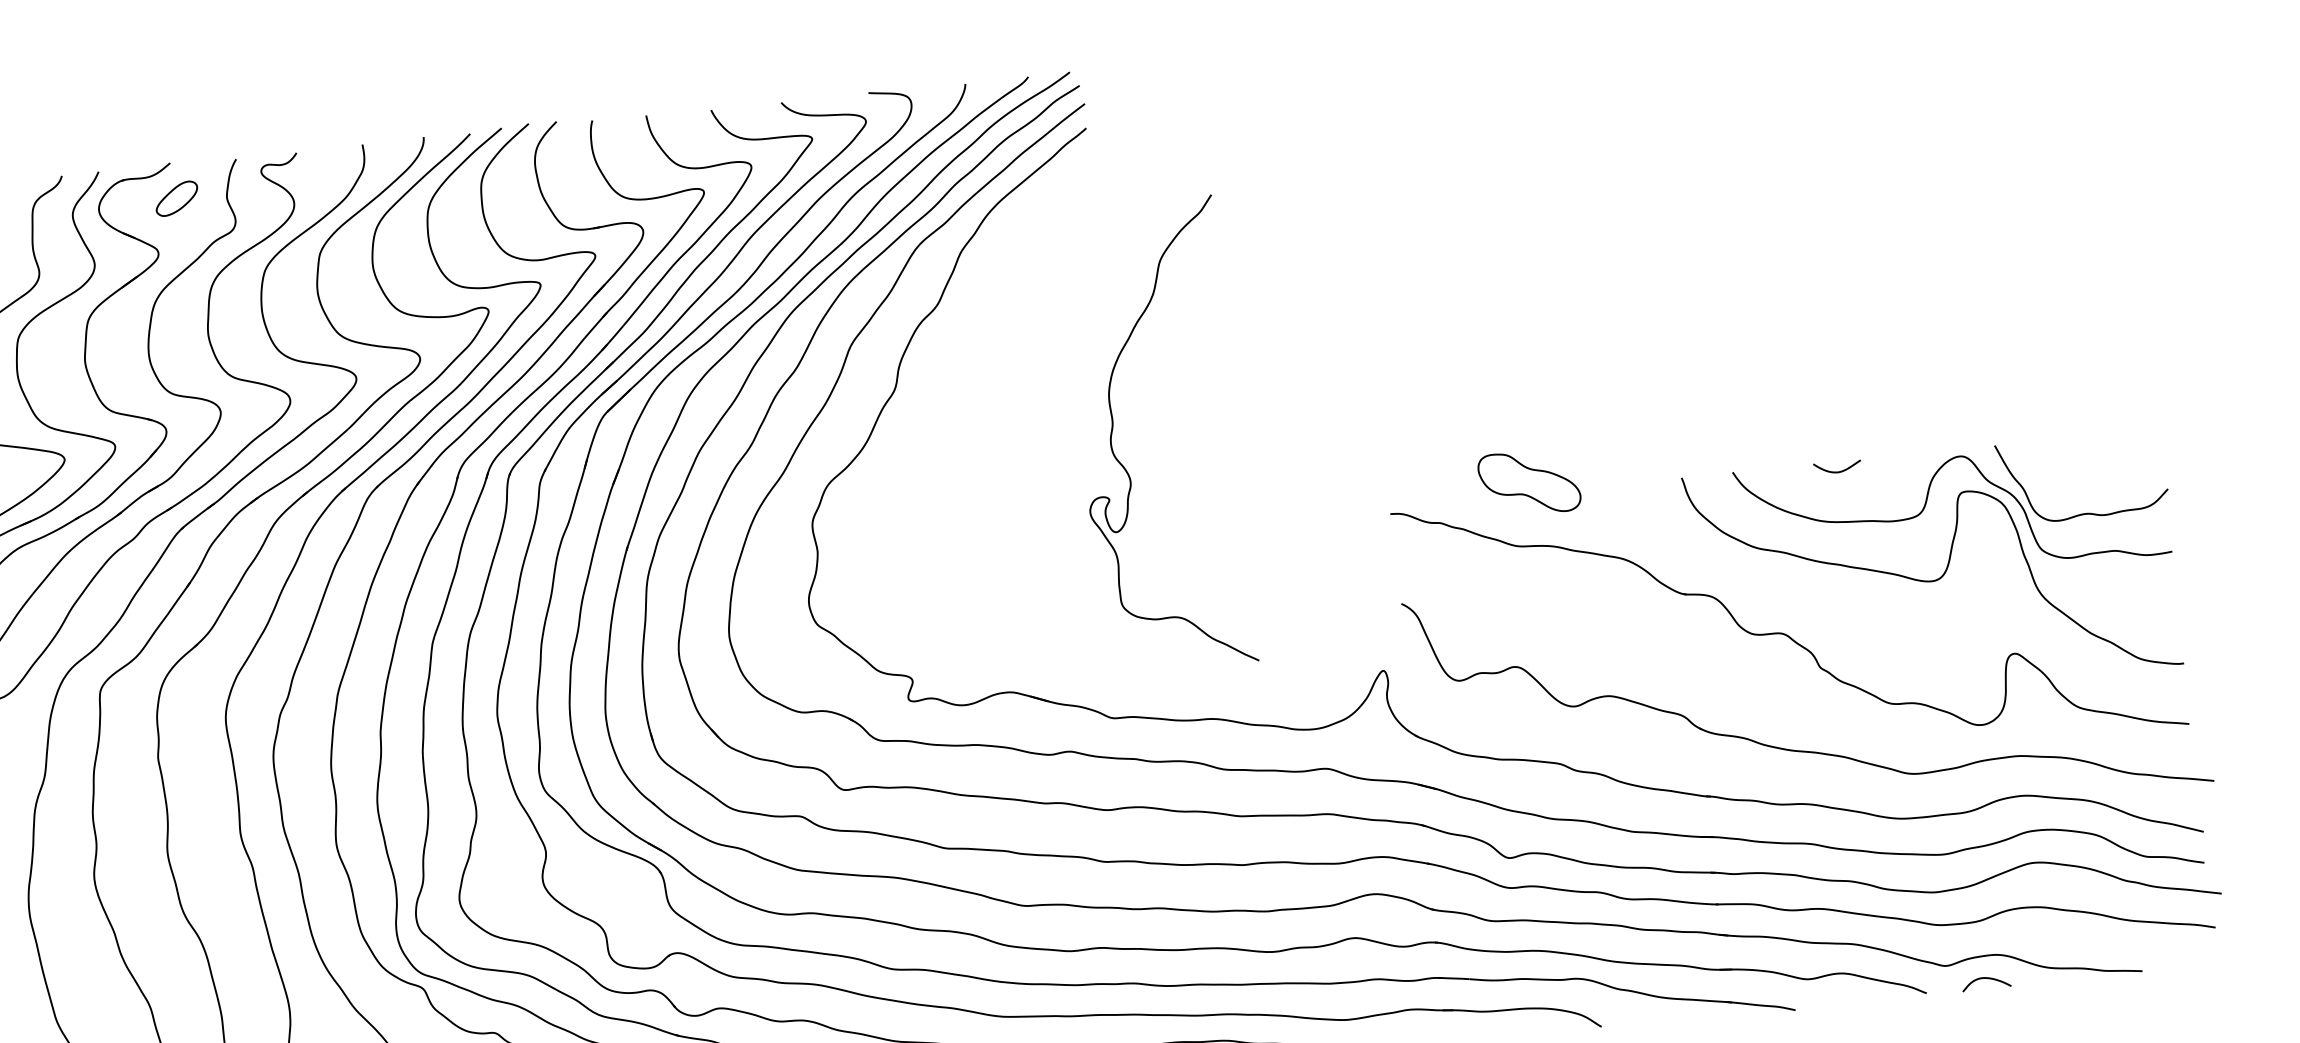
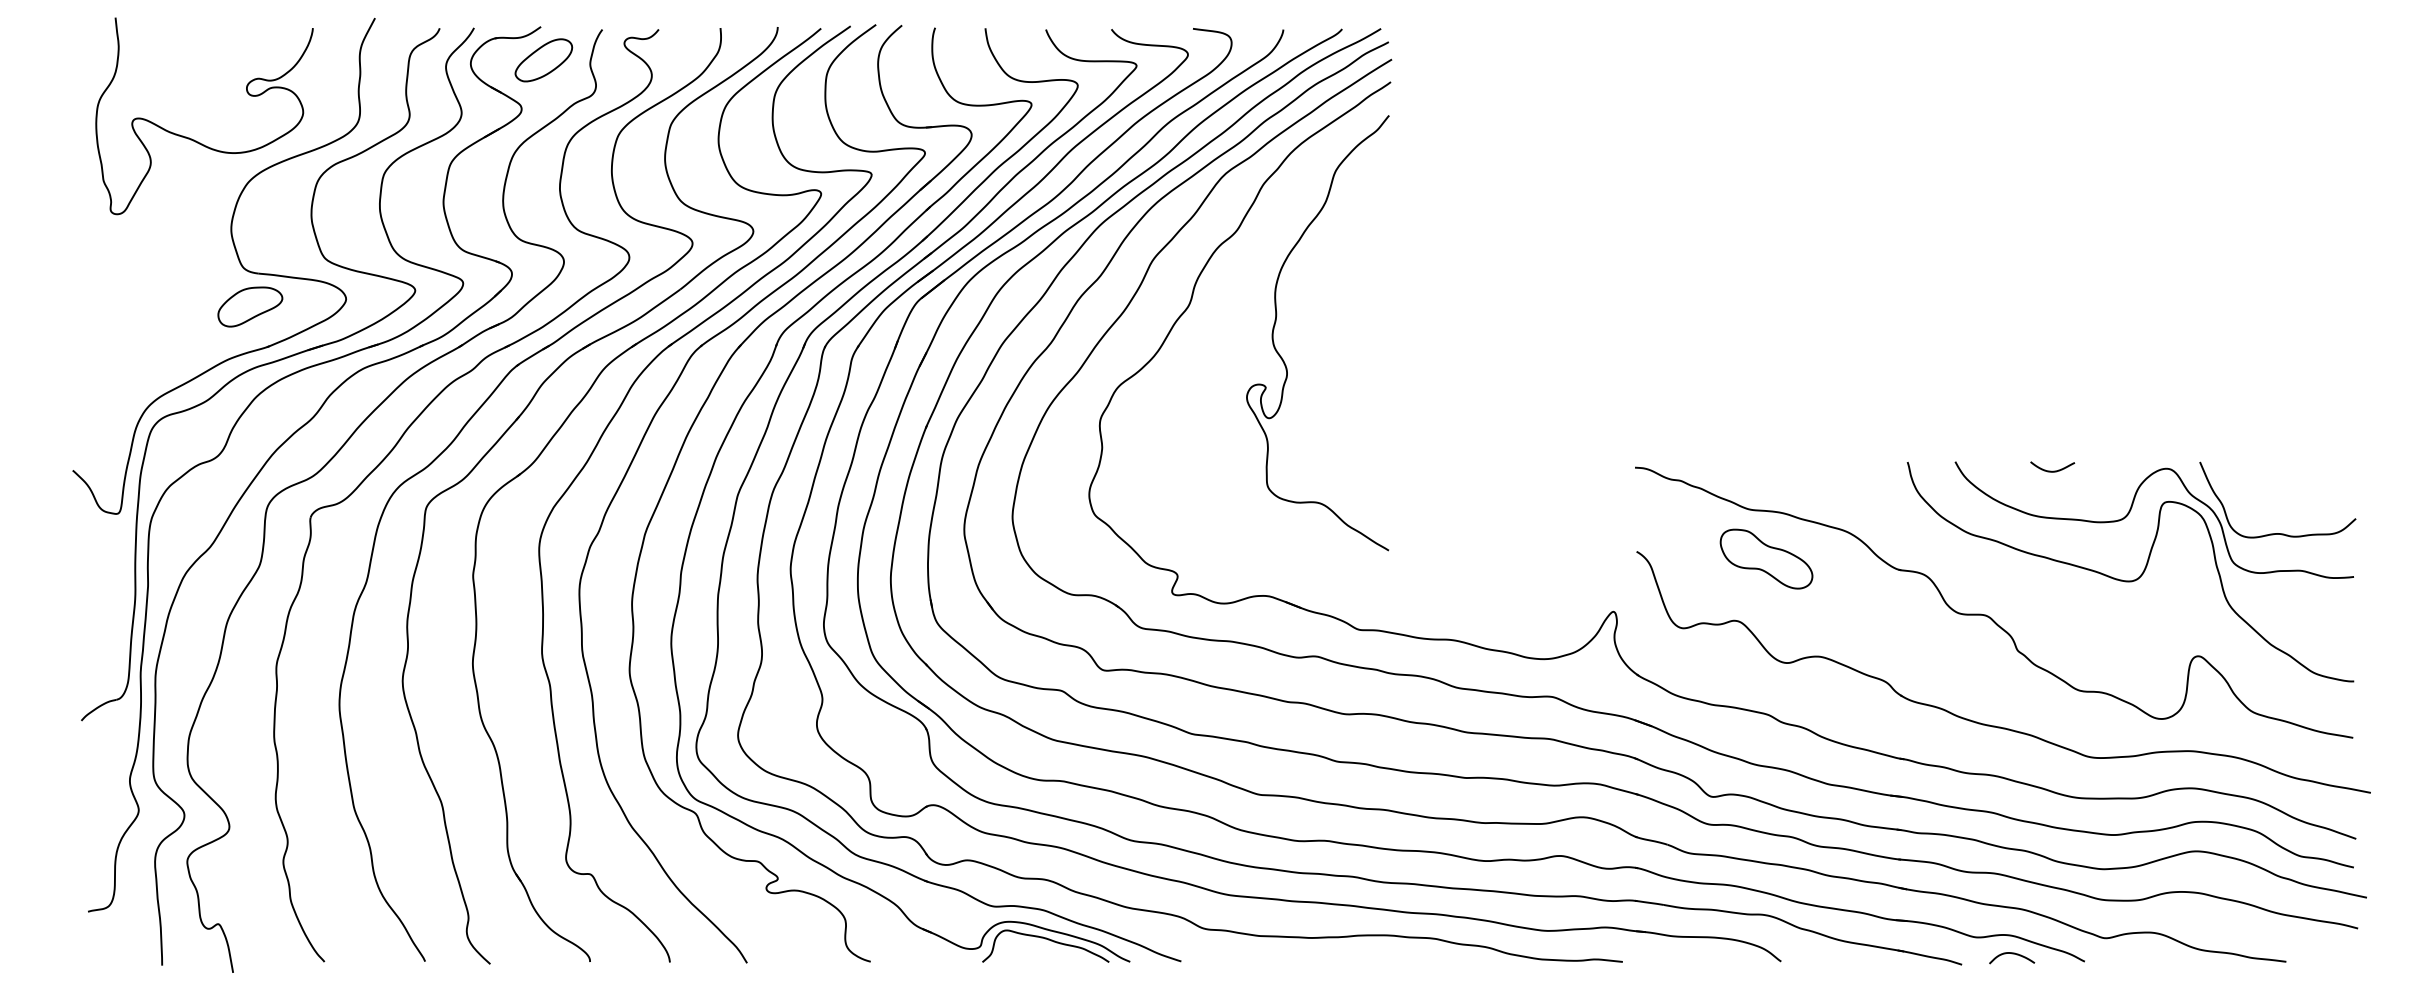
part: (176, 198) -> (543, 60), size x1.43
curve: (1123, 465) -> (1282, 357), moved
part: (1529, 482) -> (1766, 558), moved
curve: (1986, 979) -> (2012, 954), moved

